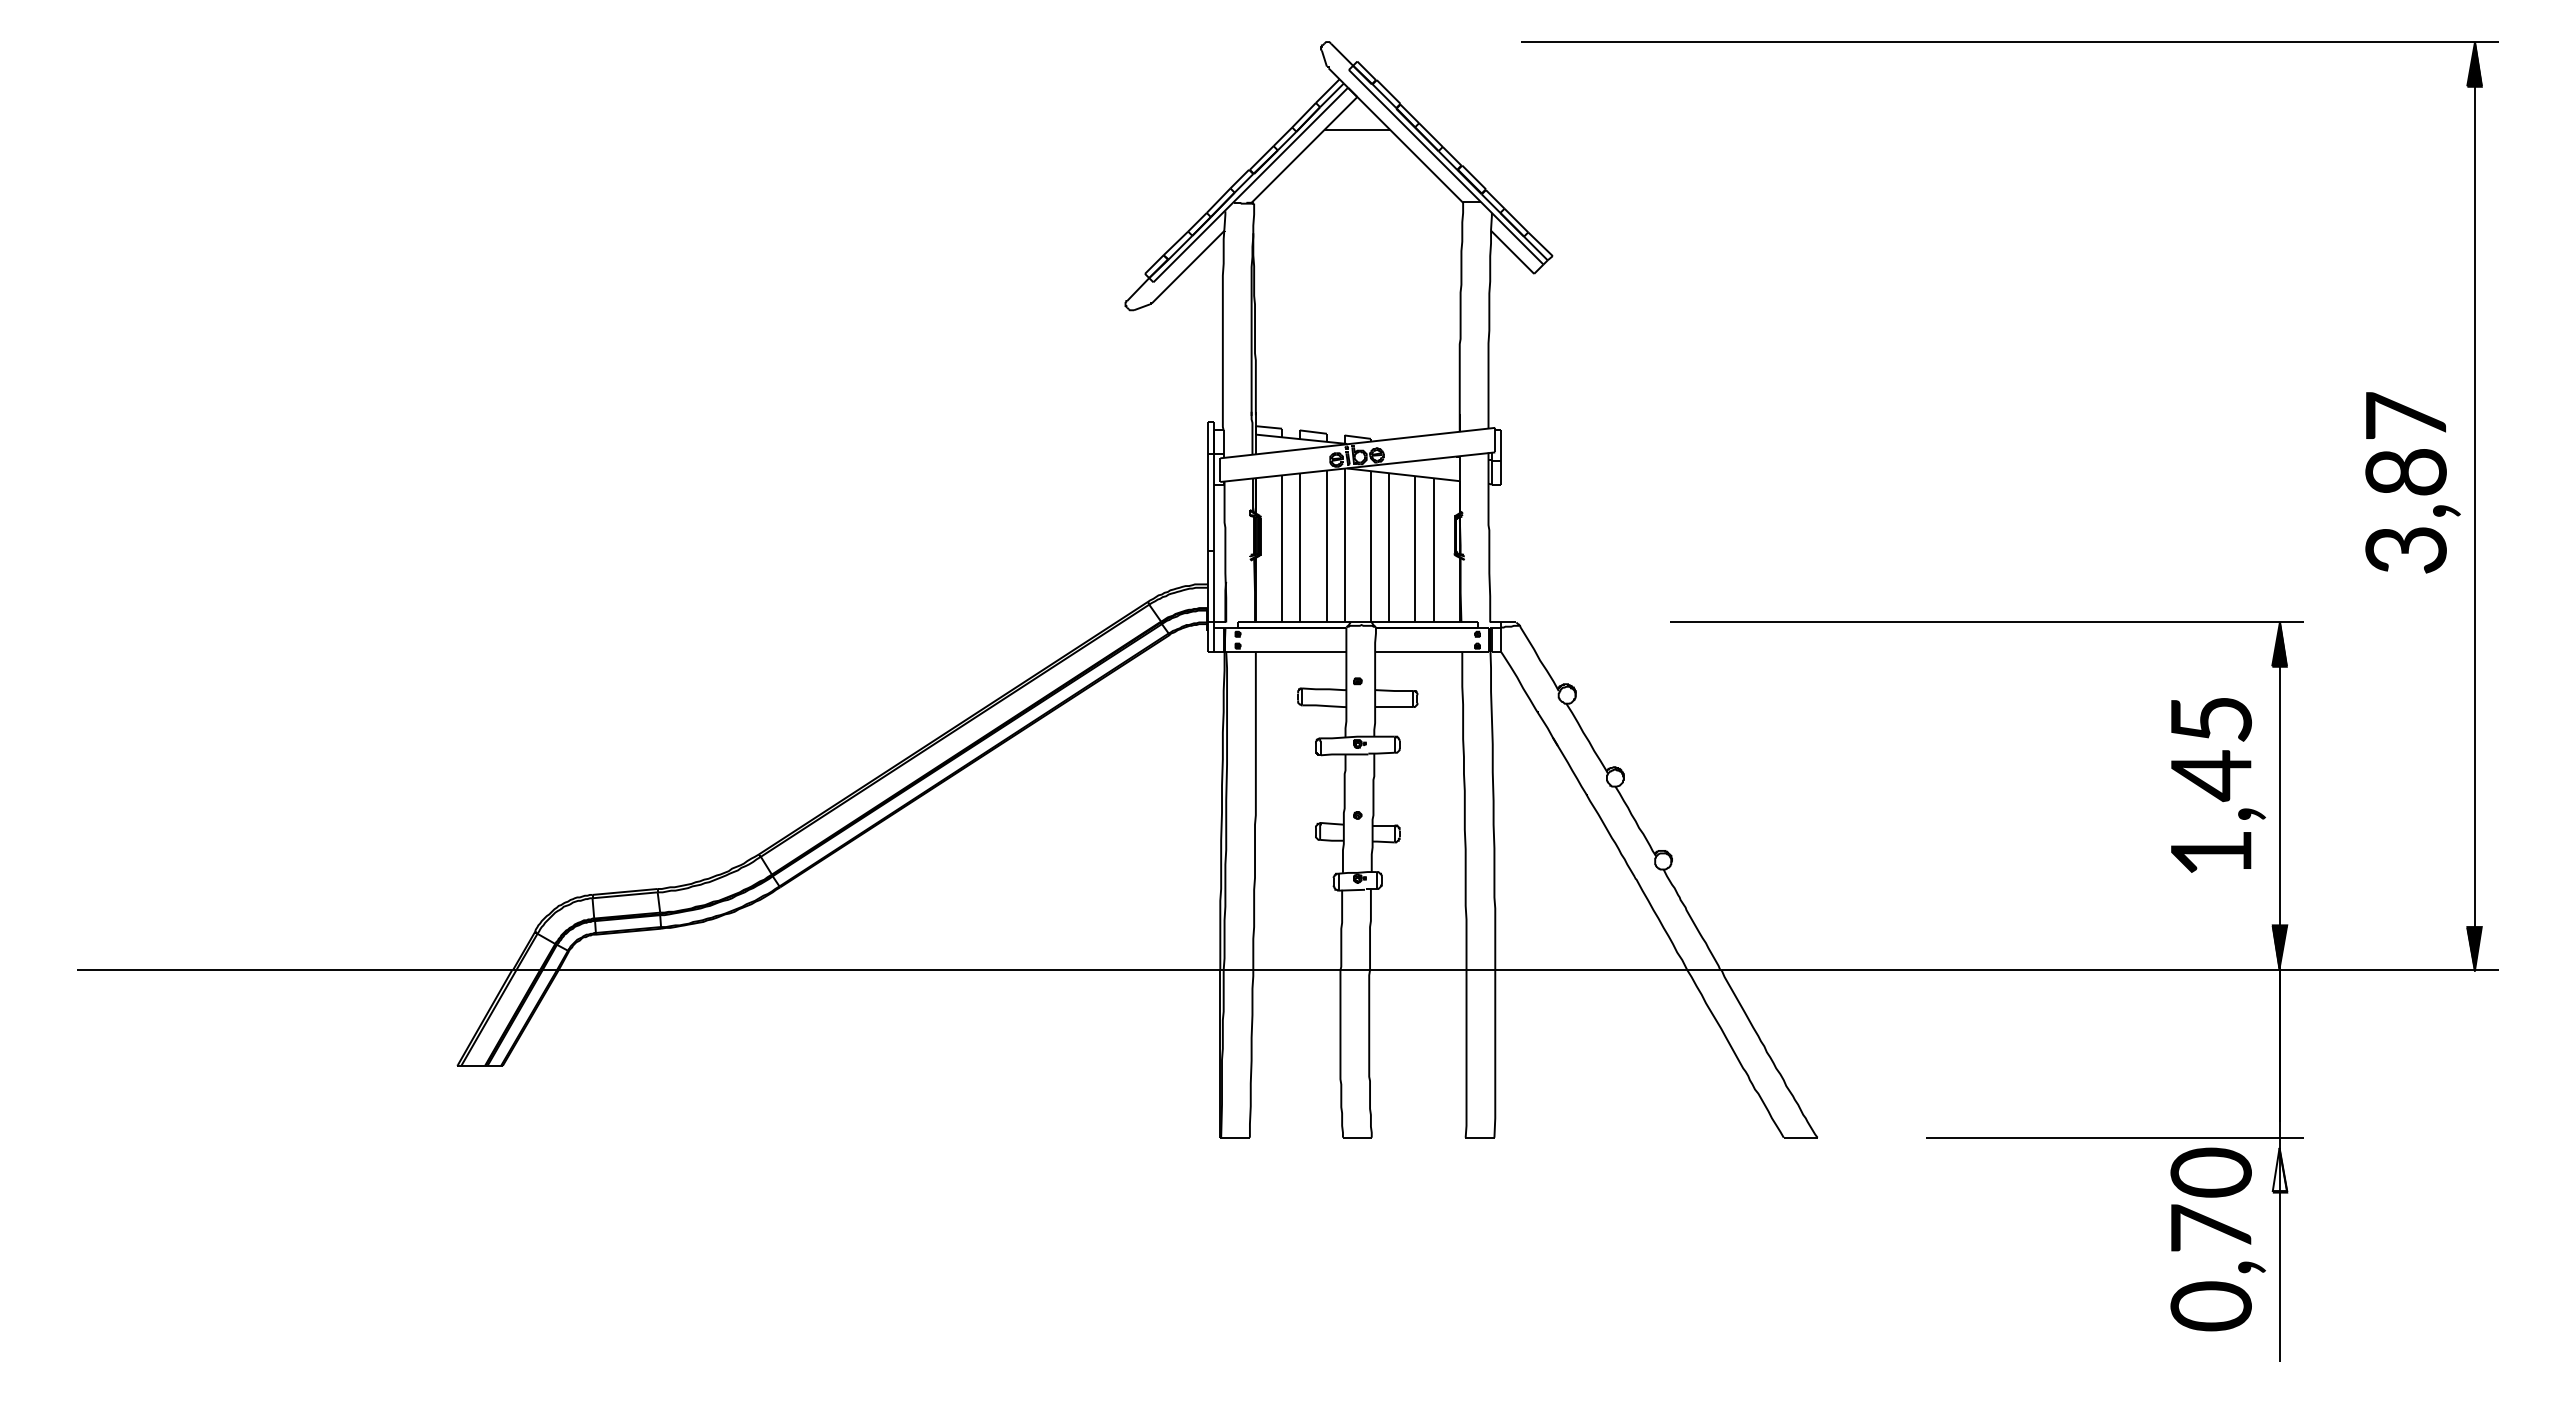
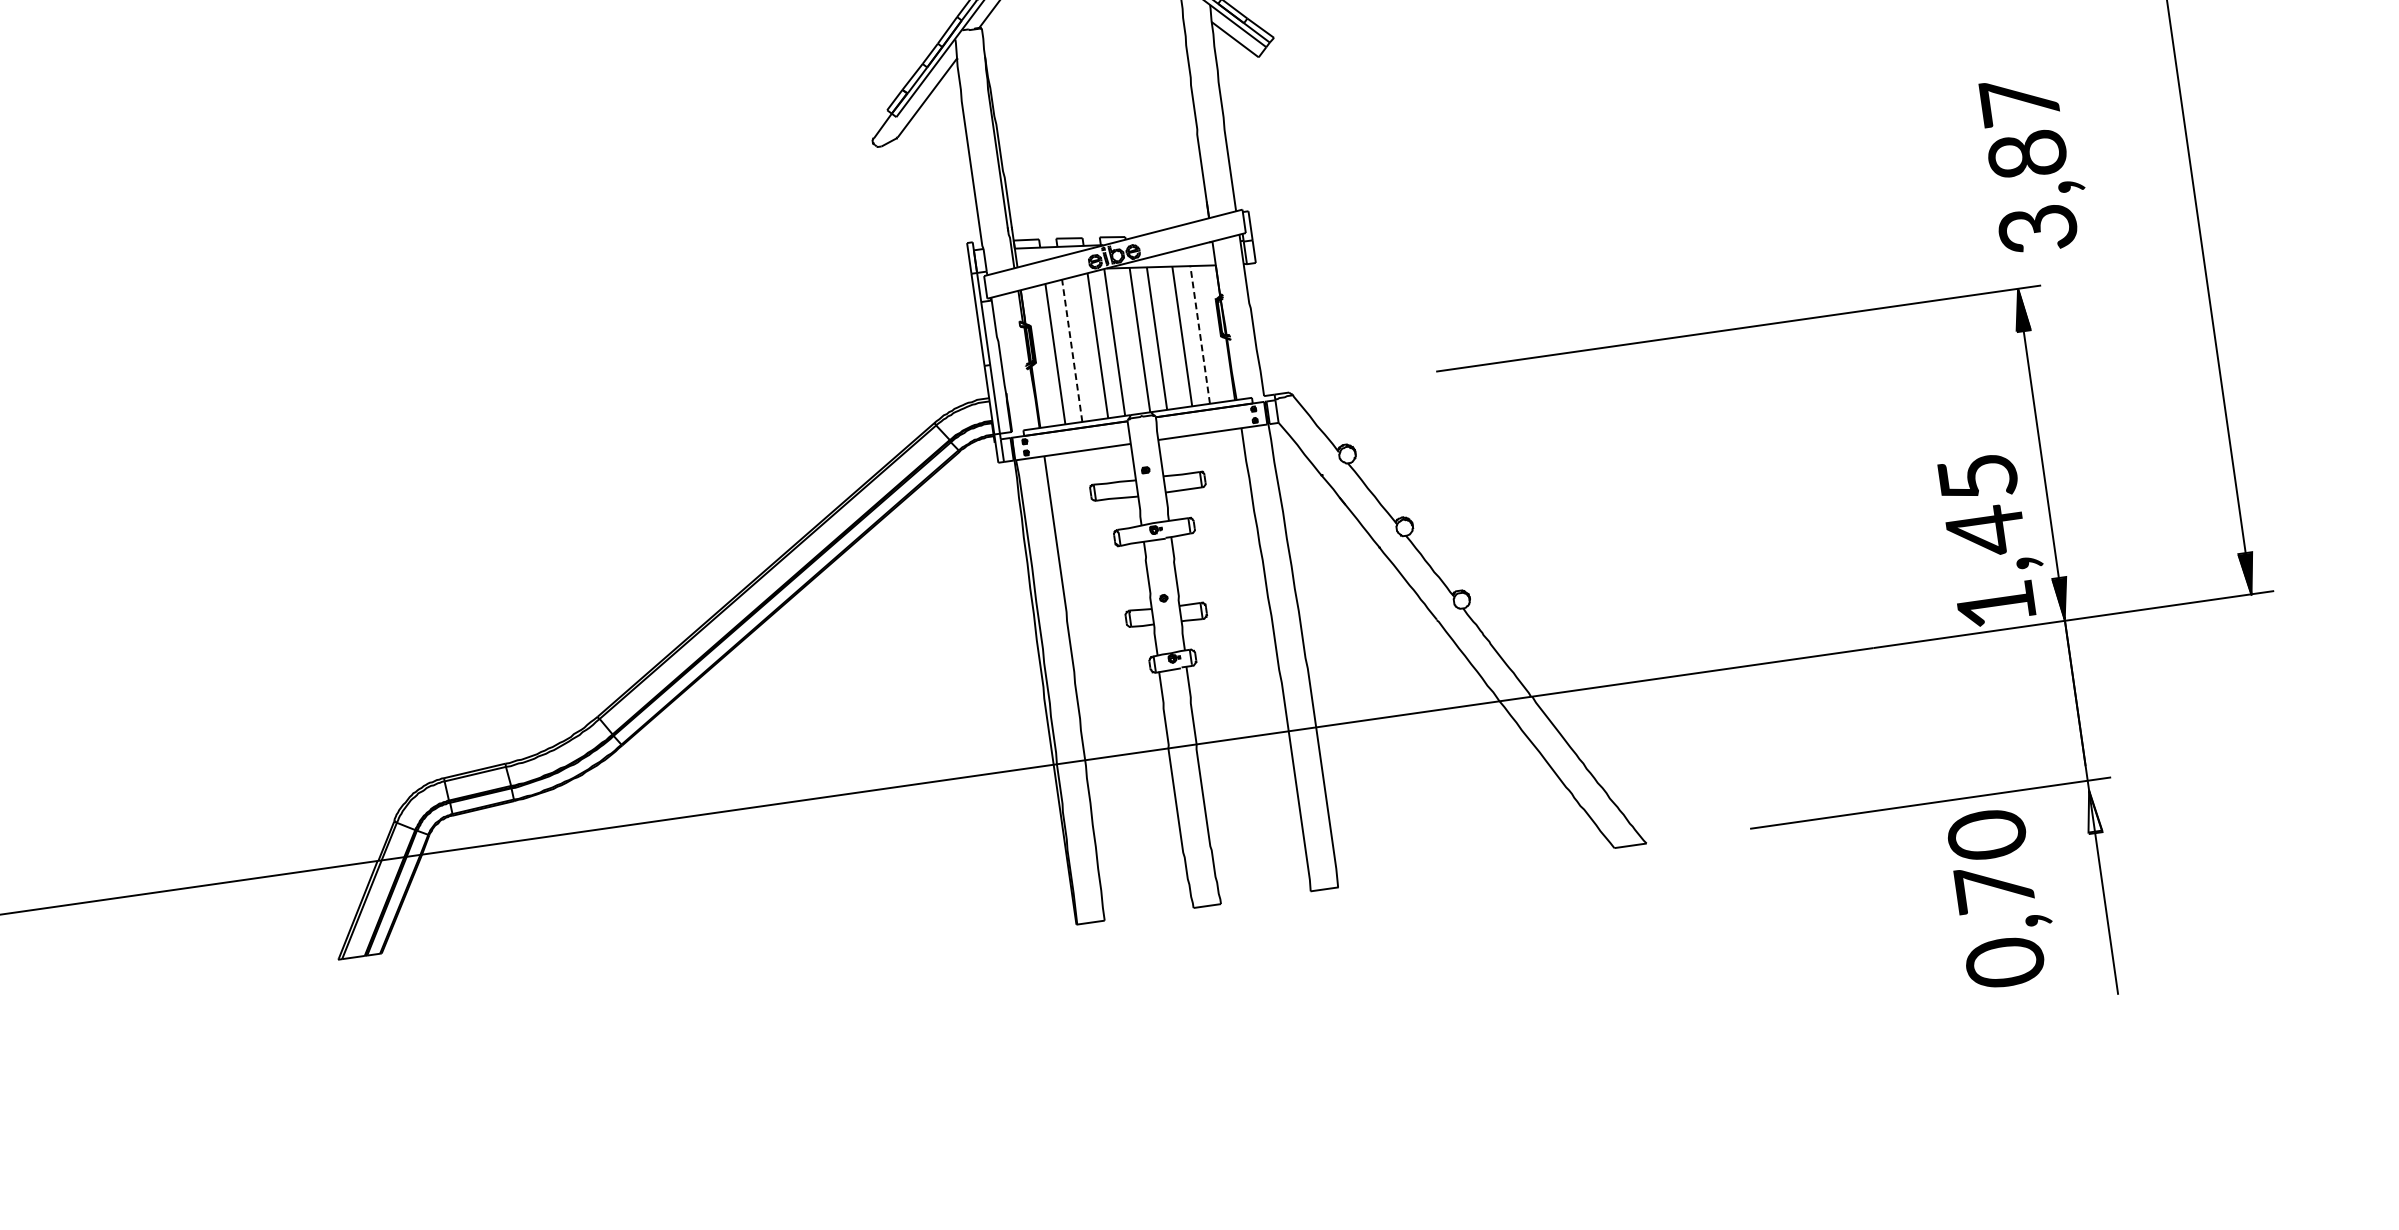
text: (2412, 482) -> (2034, 163), moved
line: (1299, 547) -> (1071, 350), solid -> dashed
line: (1433, 549) -> (1200, 334), solid -> dashed
text: (2218, 785) -> (1993, 539), moved
text: (2217, 1239) -> (2002, 897), moved

